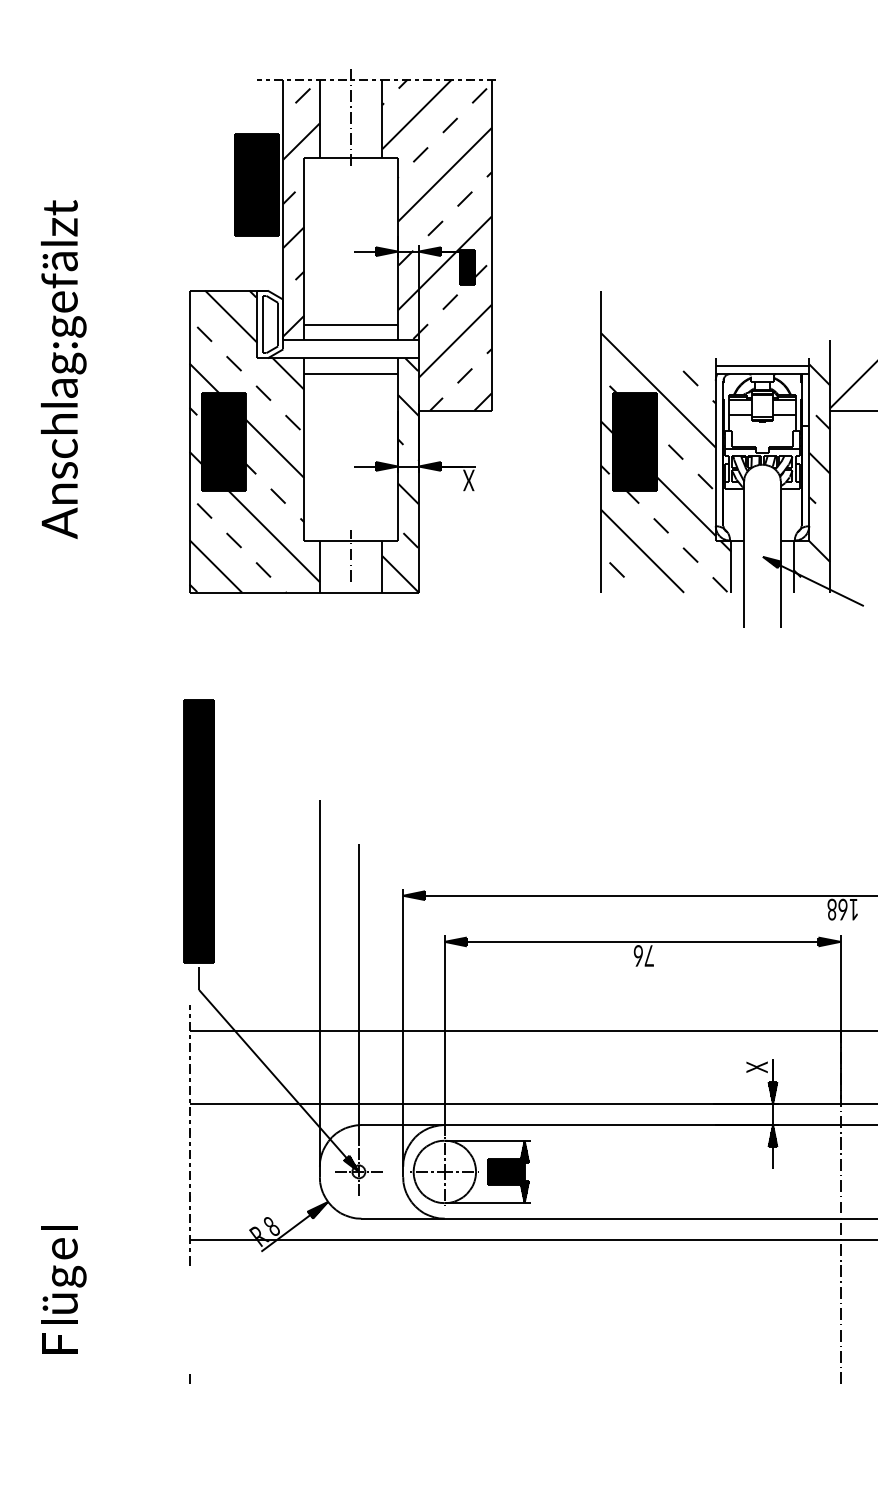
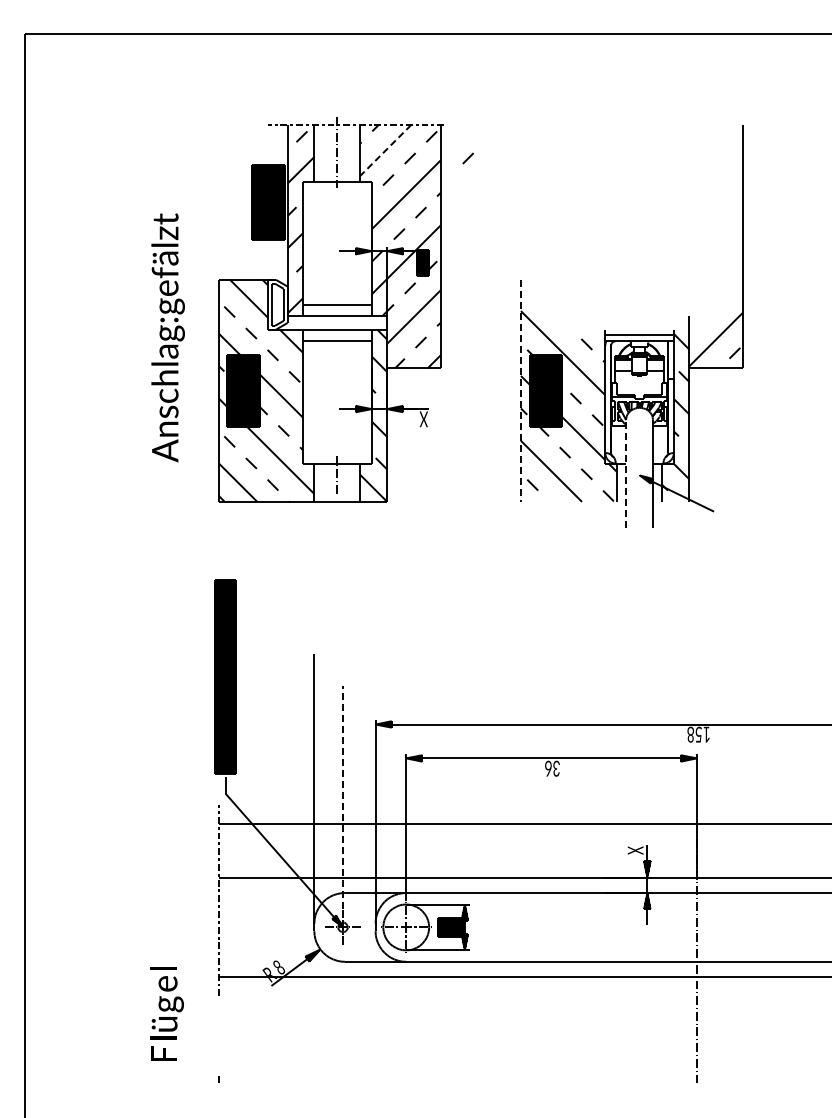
line: (416, 114) -> (385, 150), solid -> dashed
line: (528, 125) -> (467, 158), added
text: (62, 369) -> (167, 337), moved
line: (600, 441) -> (520, 390), solid -> dashed
line: (744, 554) -> (626, 473), solid -> dashed
text: (842, 909) -> (698, 734), 168 -> 158
text: (649, 955) -> (556, 768), 76 -> 36
line: (359, 993) -> (343, 796), solid -> dashed
text: (62, 1289) -> (166, 1013), moved

